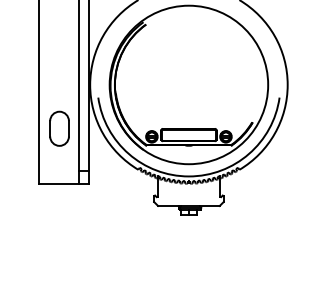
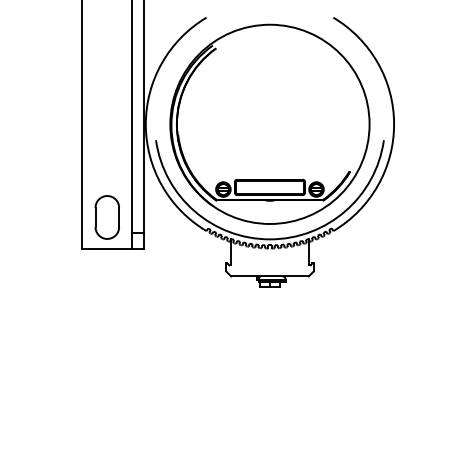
part: (58, 128) -> (106, 217), moved

